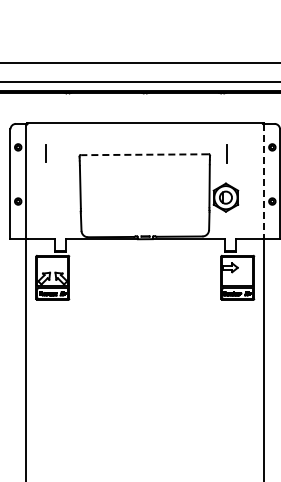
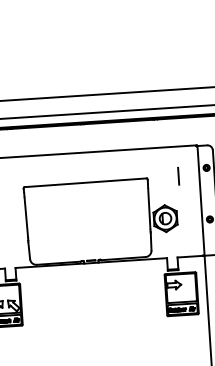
line: (226, 153) -> (178, 175), moved
line: (144, 154) -> (85, 182), dashed -> solid
line: (264, 181) -> (201, 200), dashed -> solid

